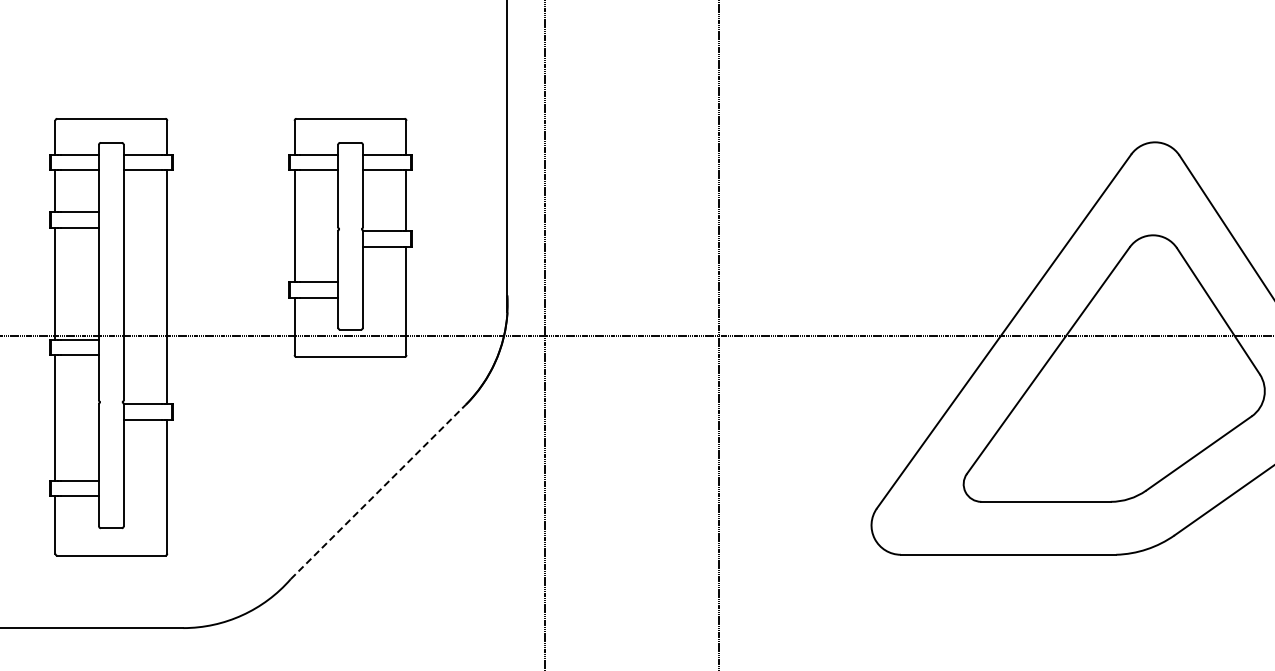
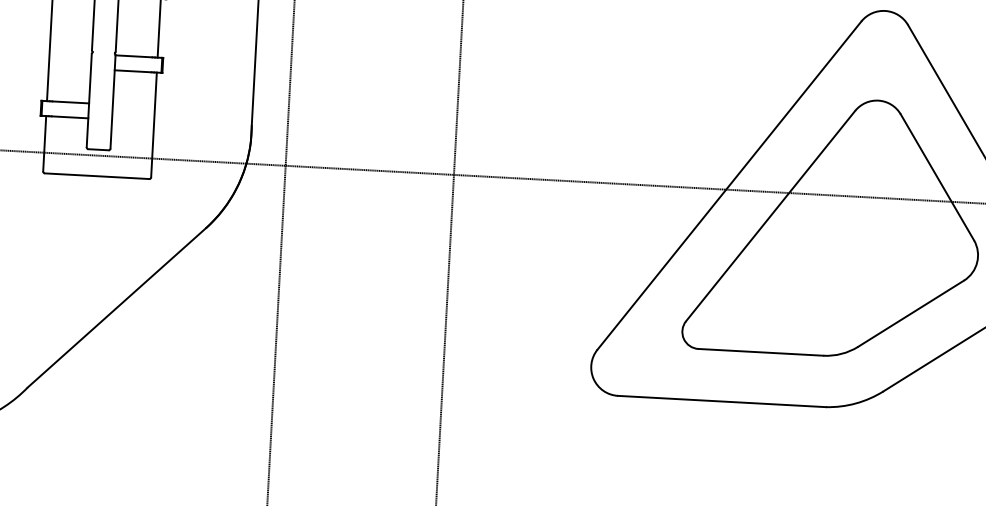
line: (378, 491) -> (117, 307), dashed -> solid

